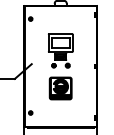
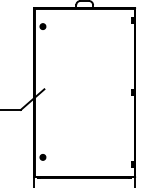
part: (60, 50) -> (84, 70), removed
part: (60, 88) -> (84, 123), removed

